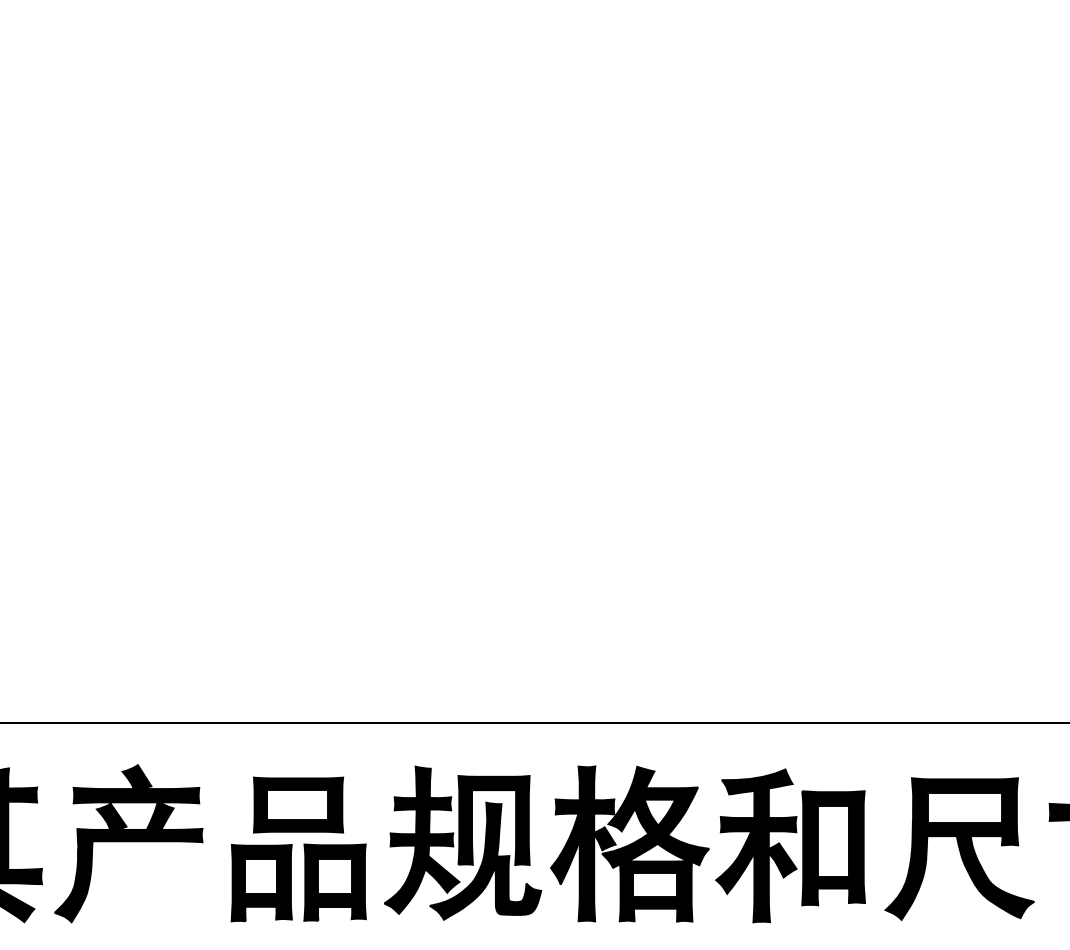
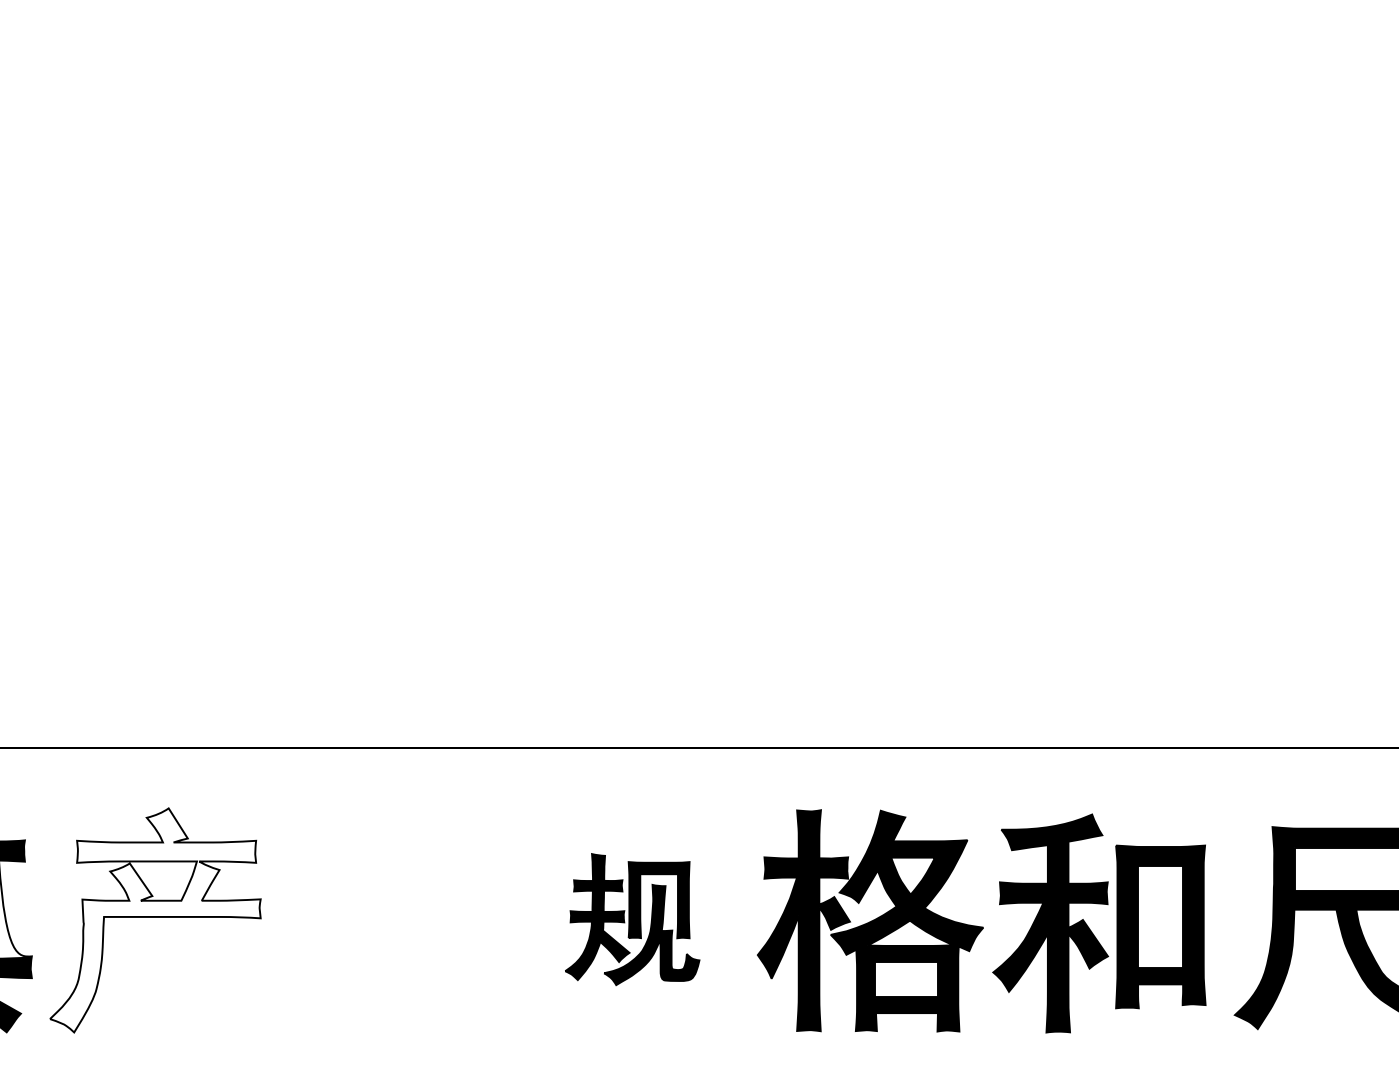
part: (463, 842) -> (632, 918), size x0.6
fill: (128, 843) -> (155, 920), removed
part: (298, 849) -> (397, 928), removed

